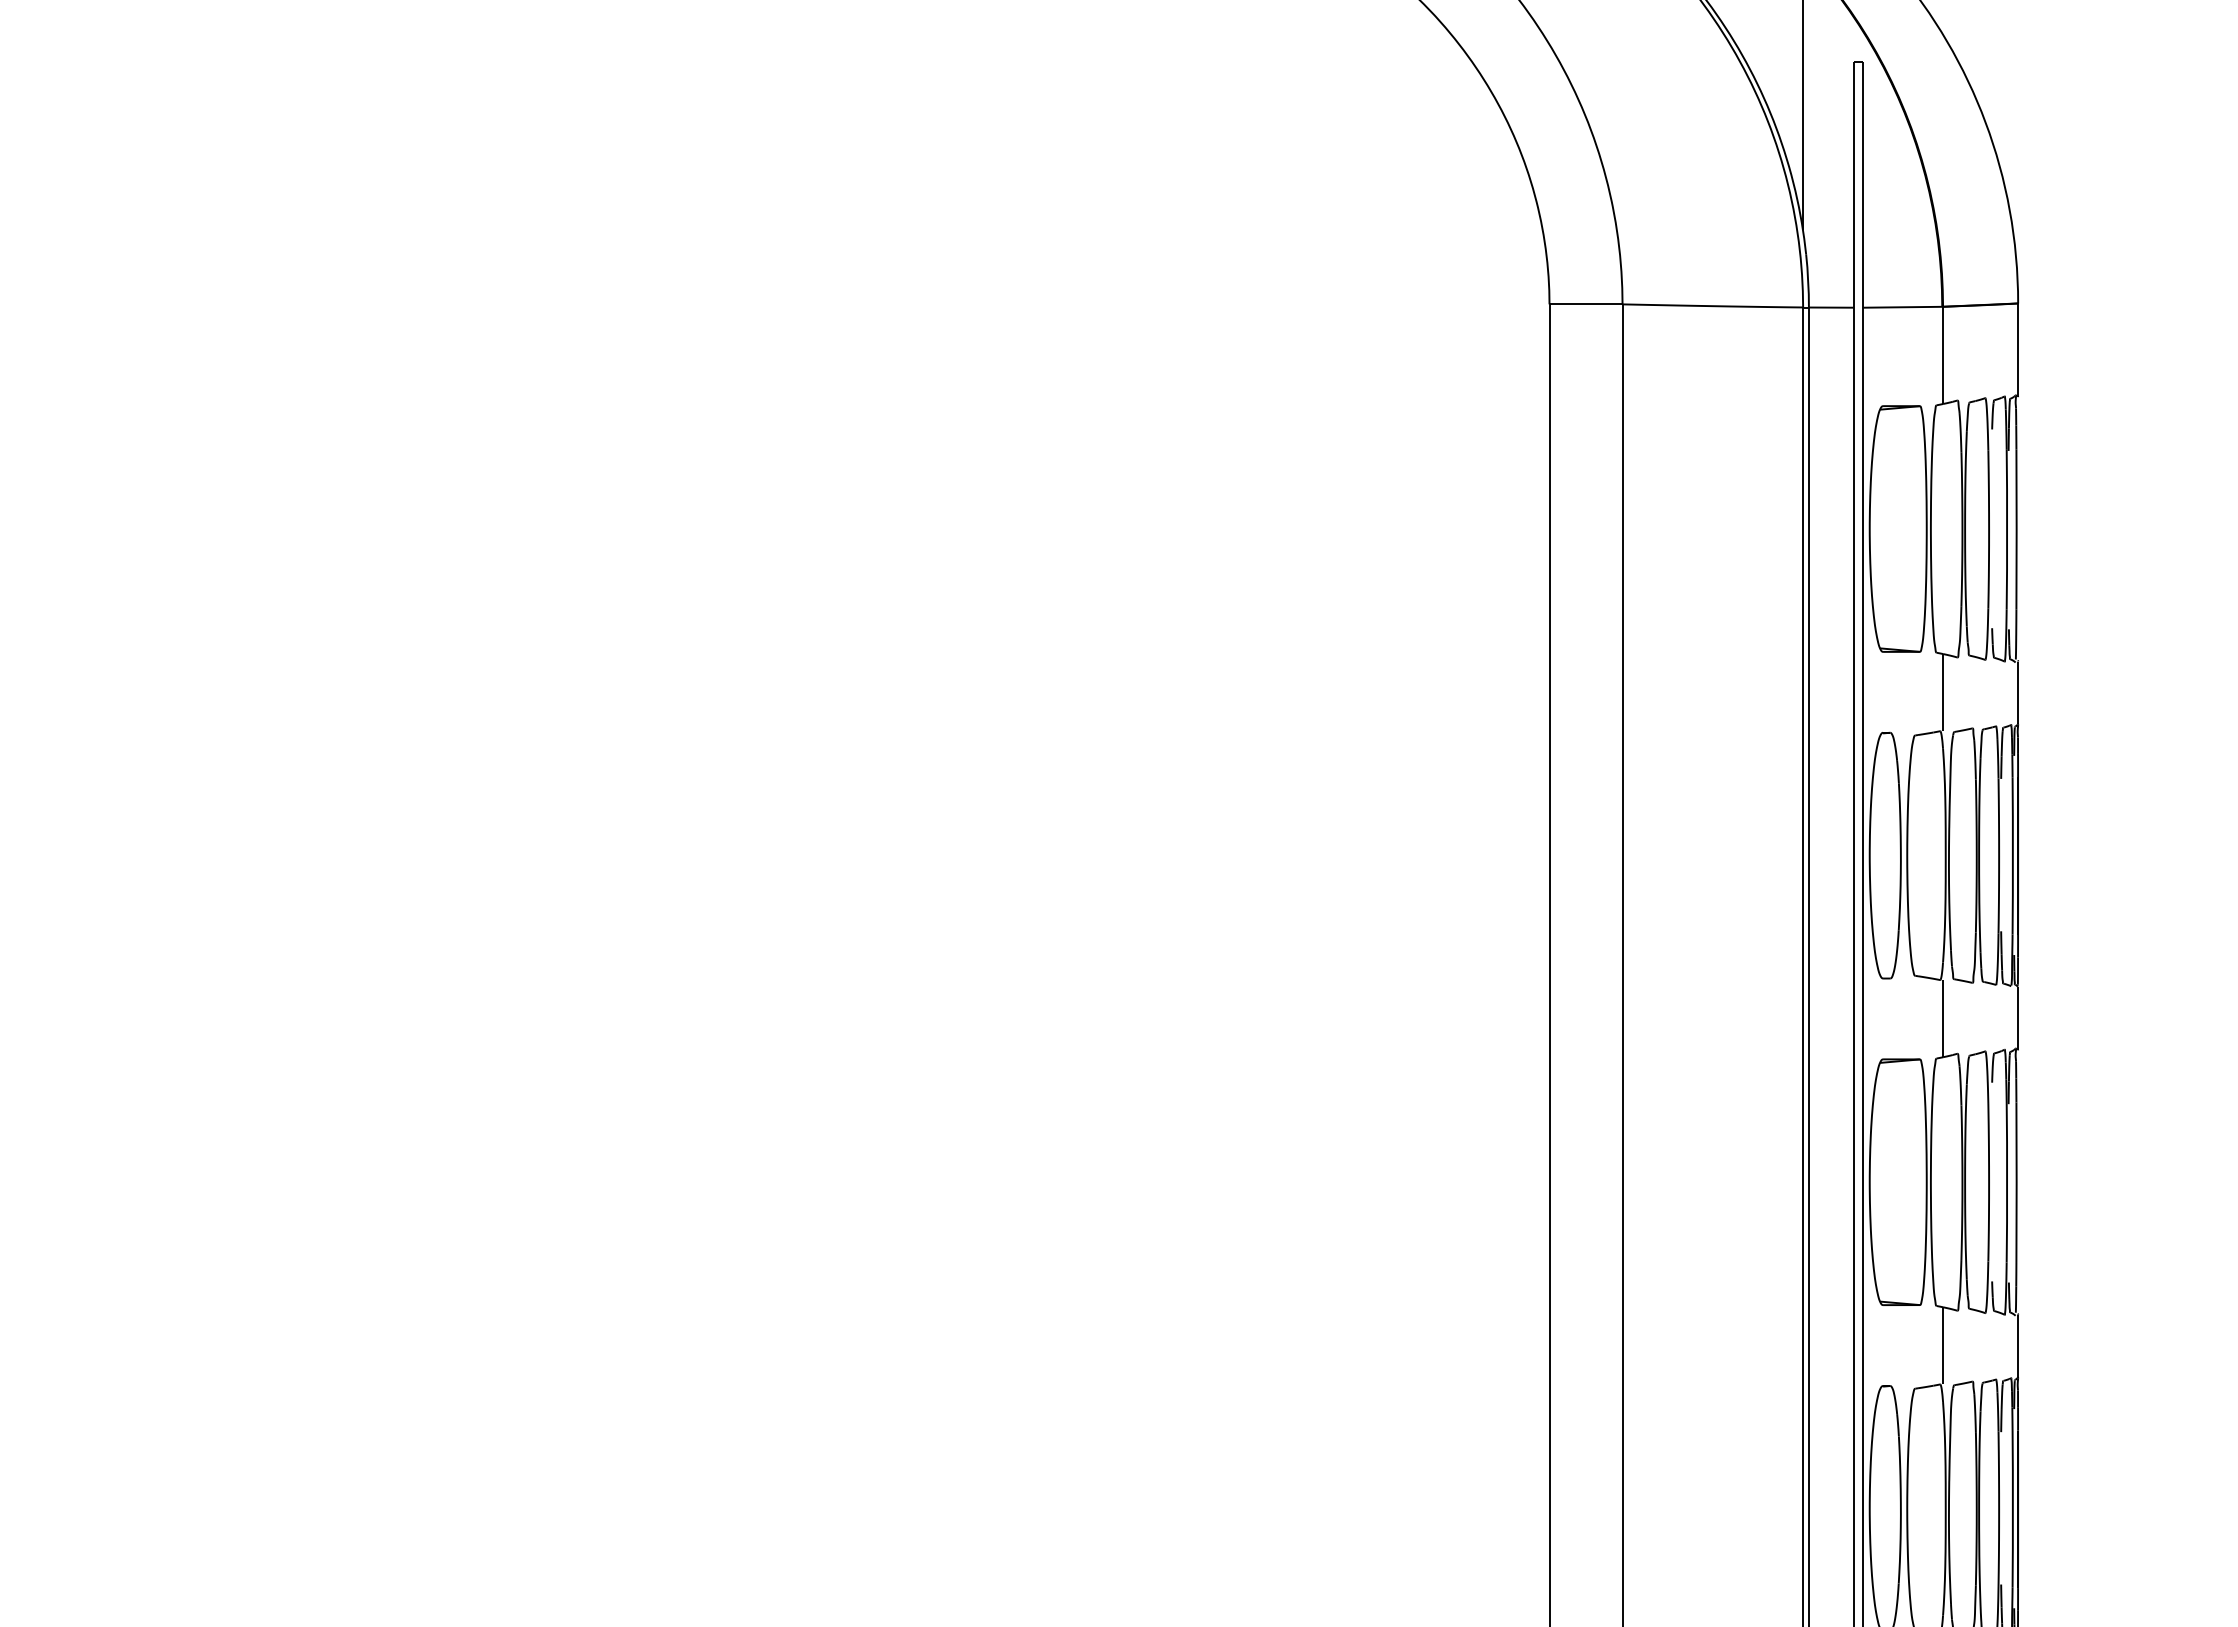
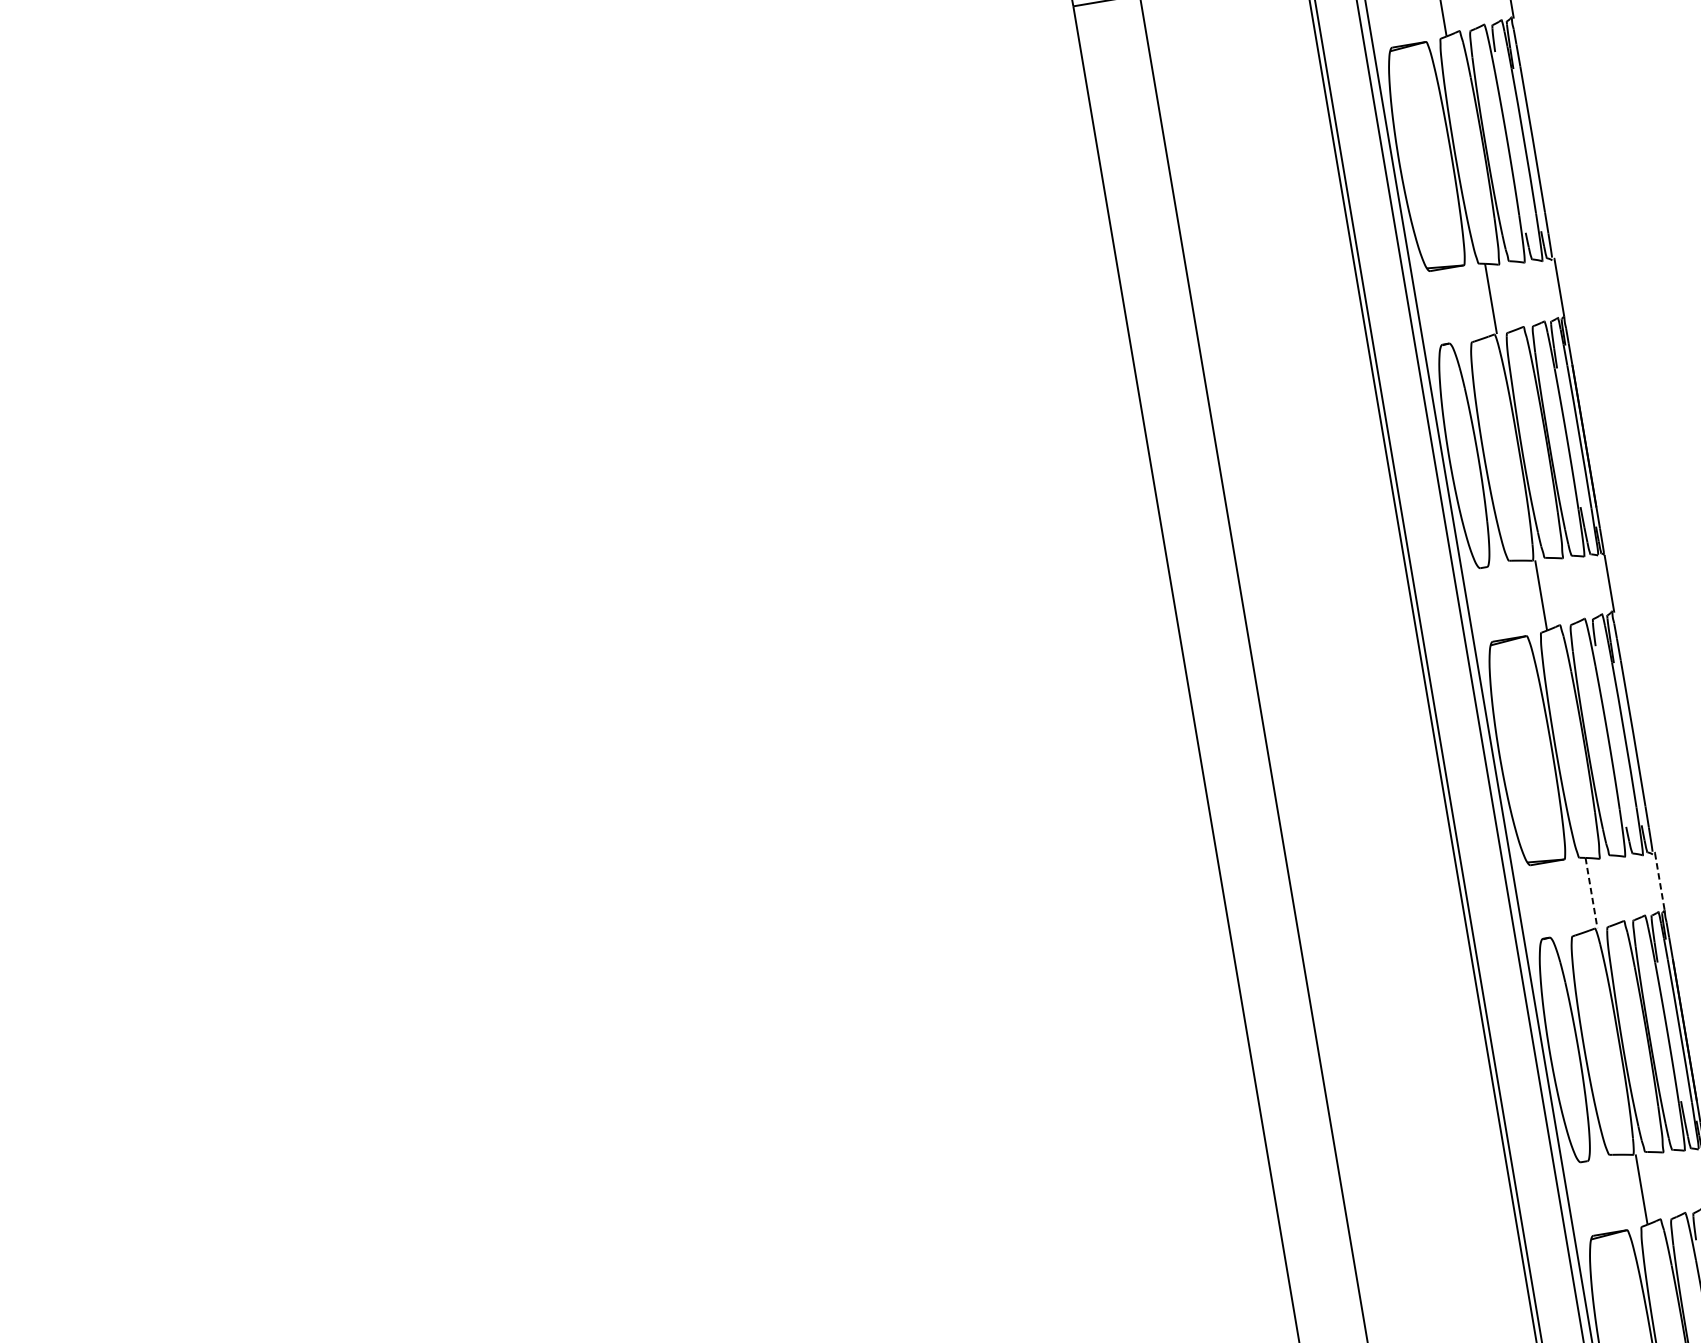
line: (1943, 1345) -> (1591, 892), solid -> dashed
line: (2018, 1346) -> (1660, 882), solid -> dashed

